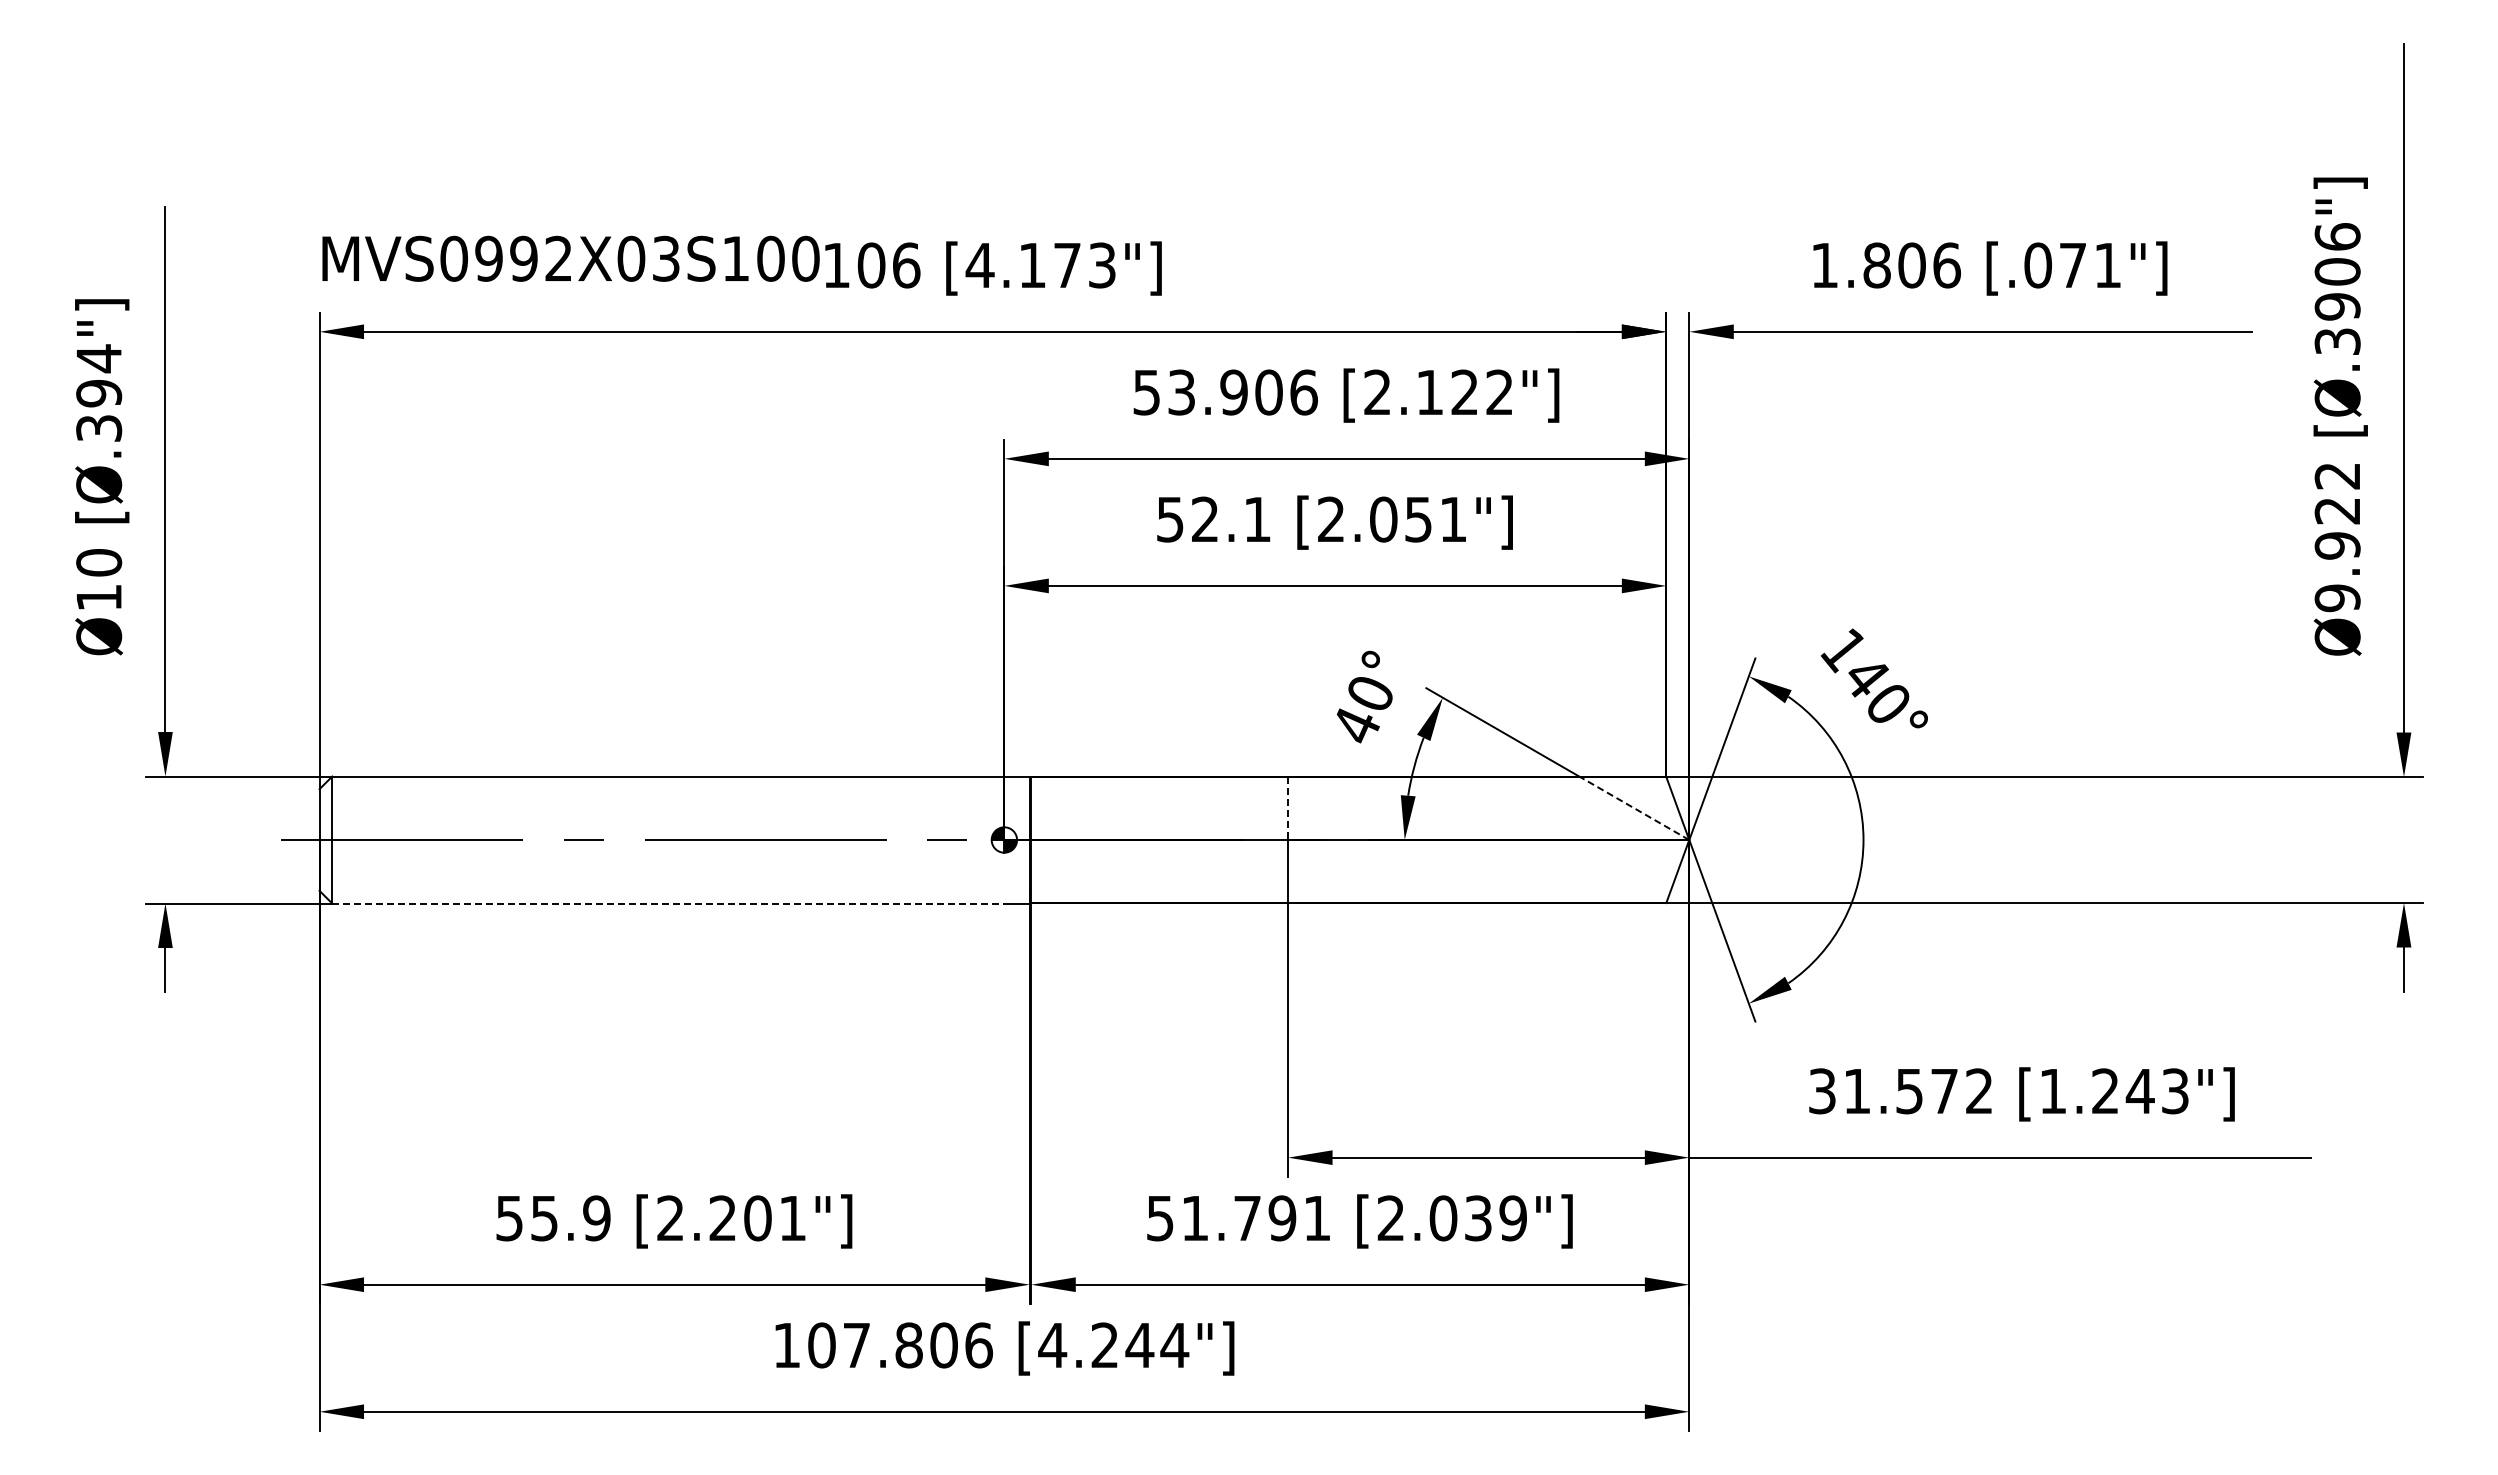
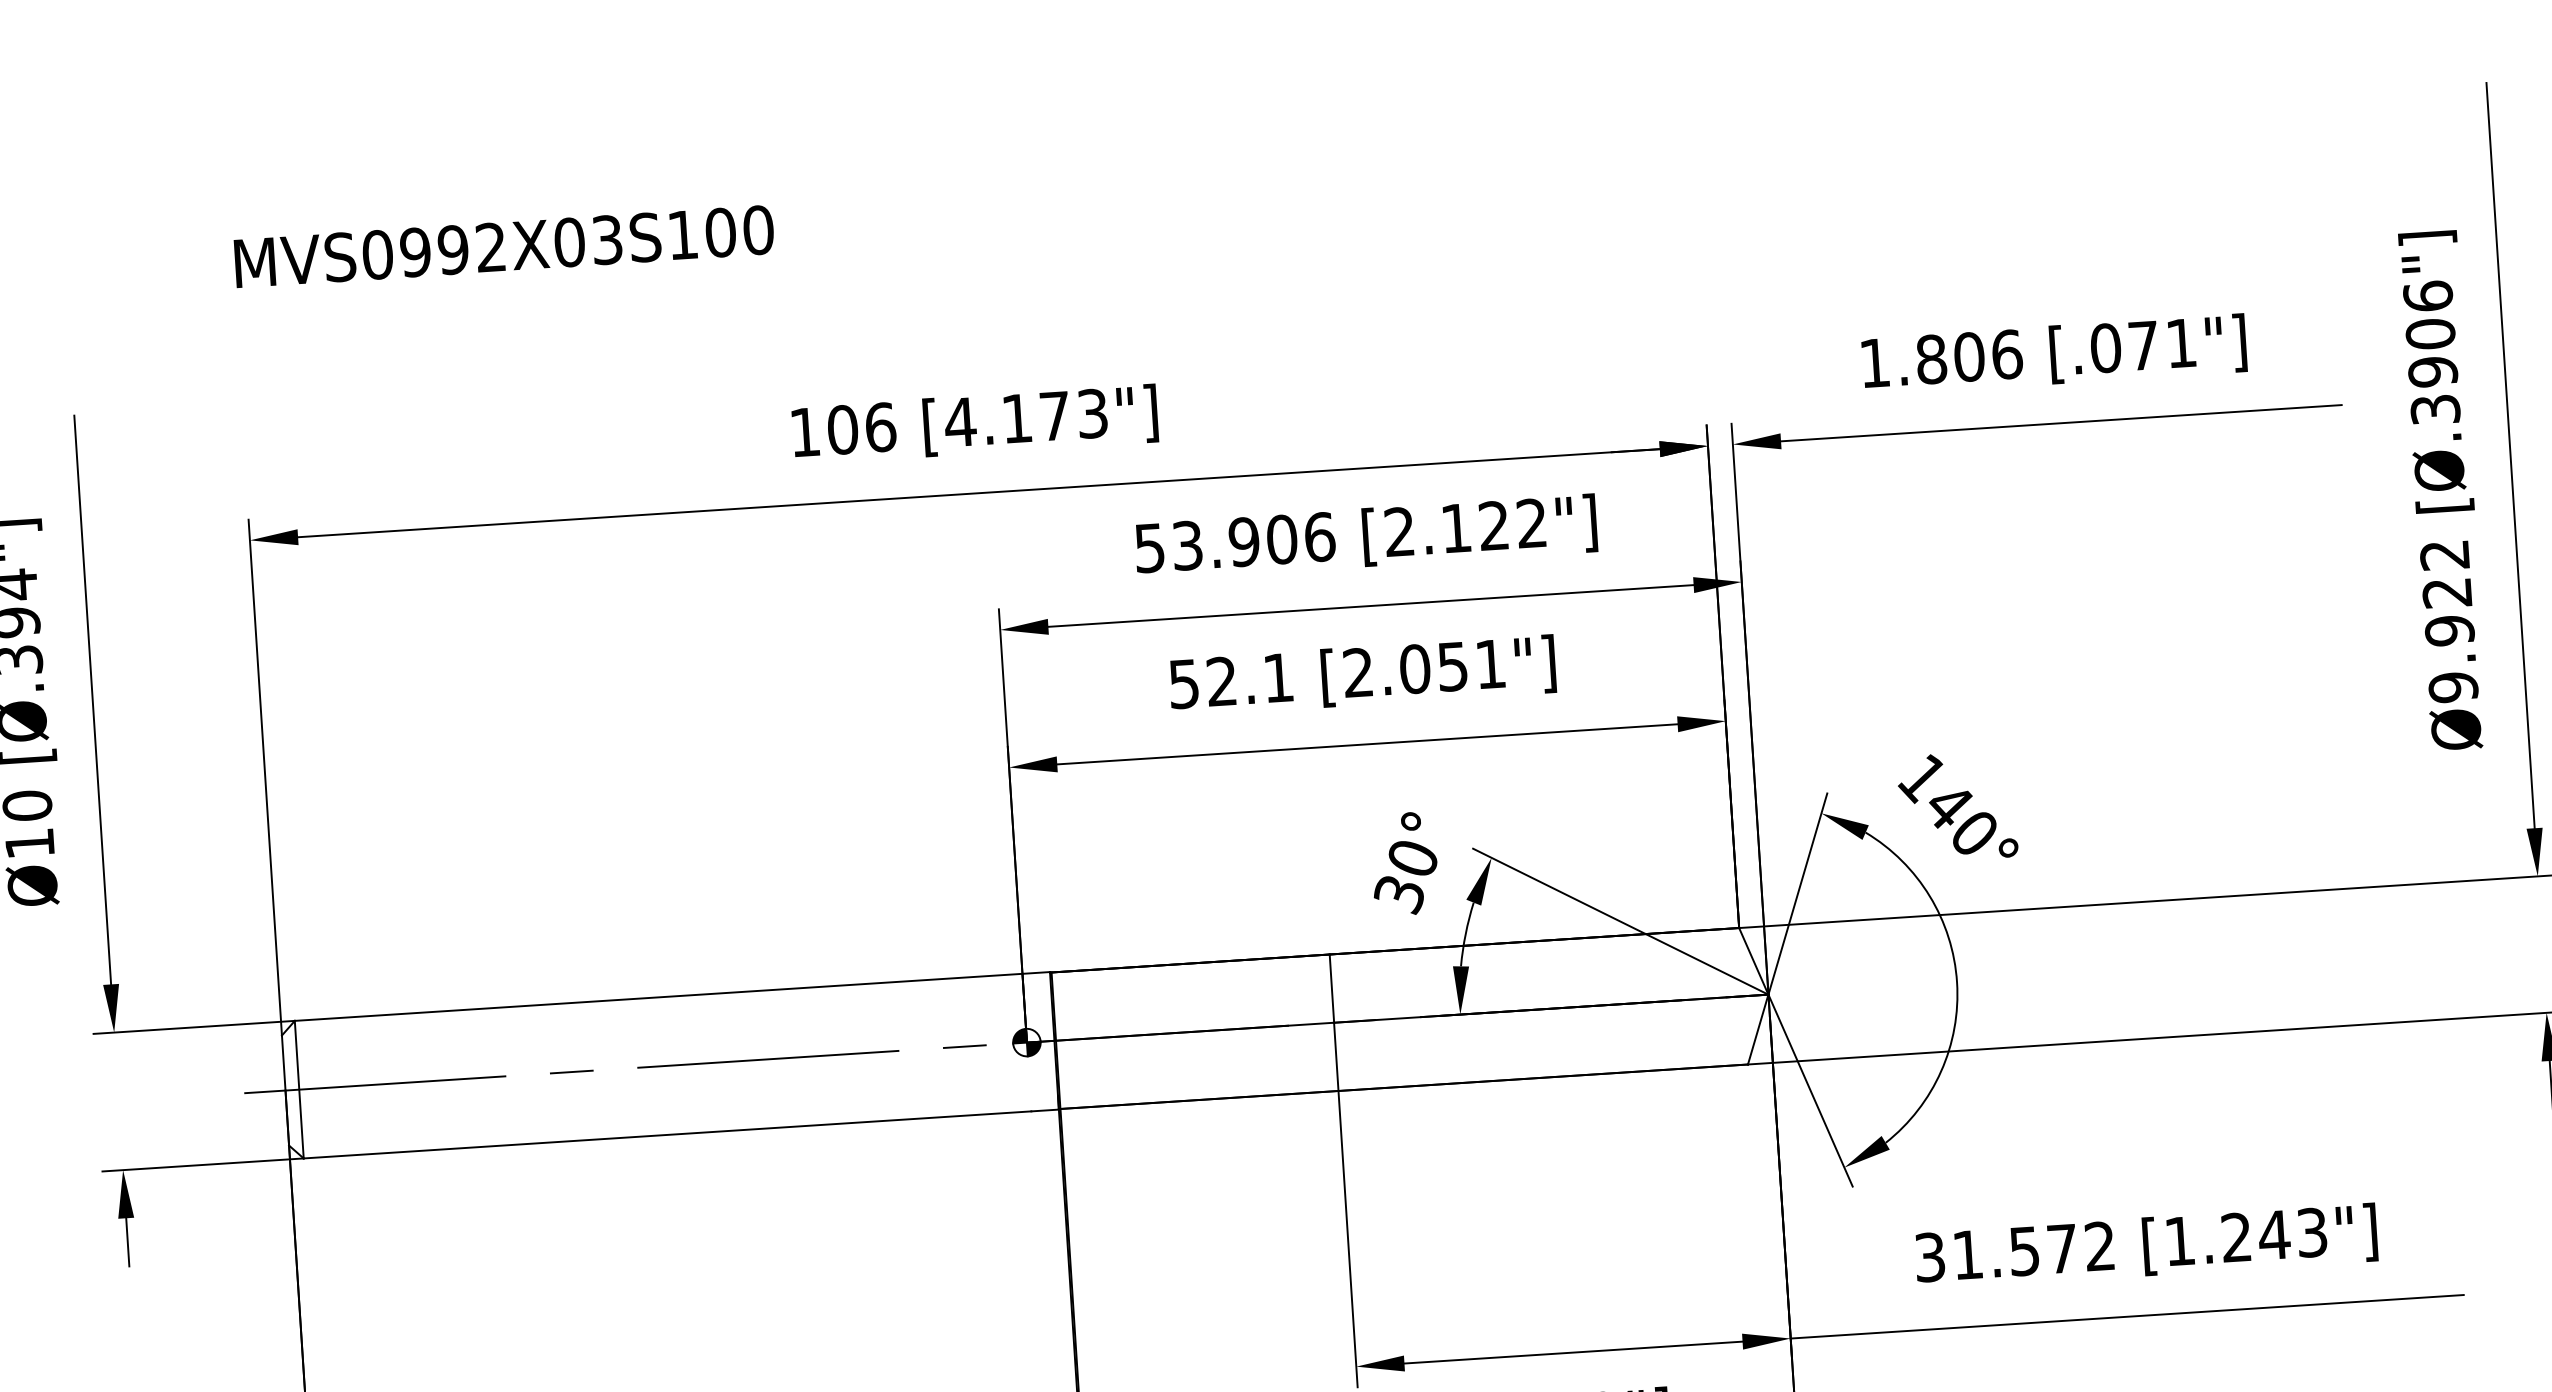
text: (570, 258) -> (503, 246), moved
text: (1355, 726) -> (1399, 895), 40° -> 30°
line: (1288, 808) -> (1332, 988), dashed -> solid
line: (1634, 808) -> (1706, 964), dashed -> solid
line: (668, 903) -> (667, 1134), dashed -> solid

